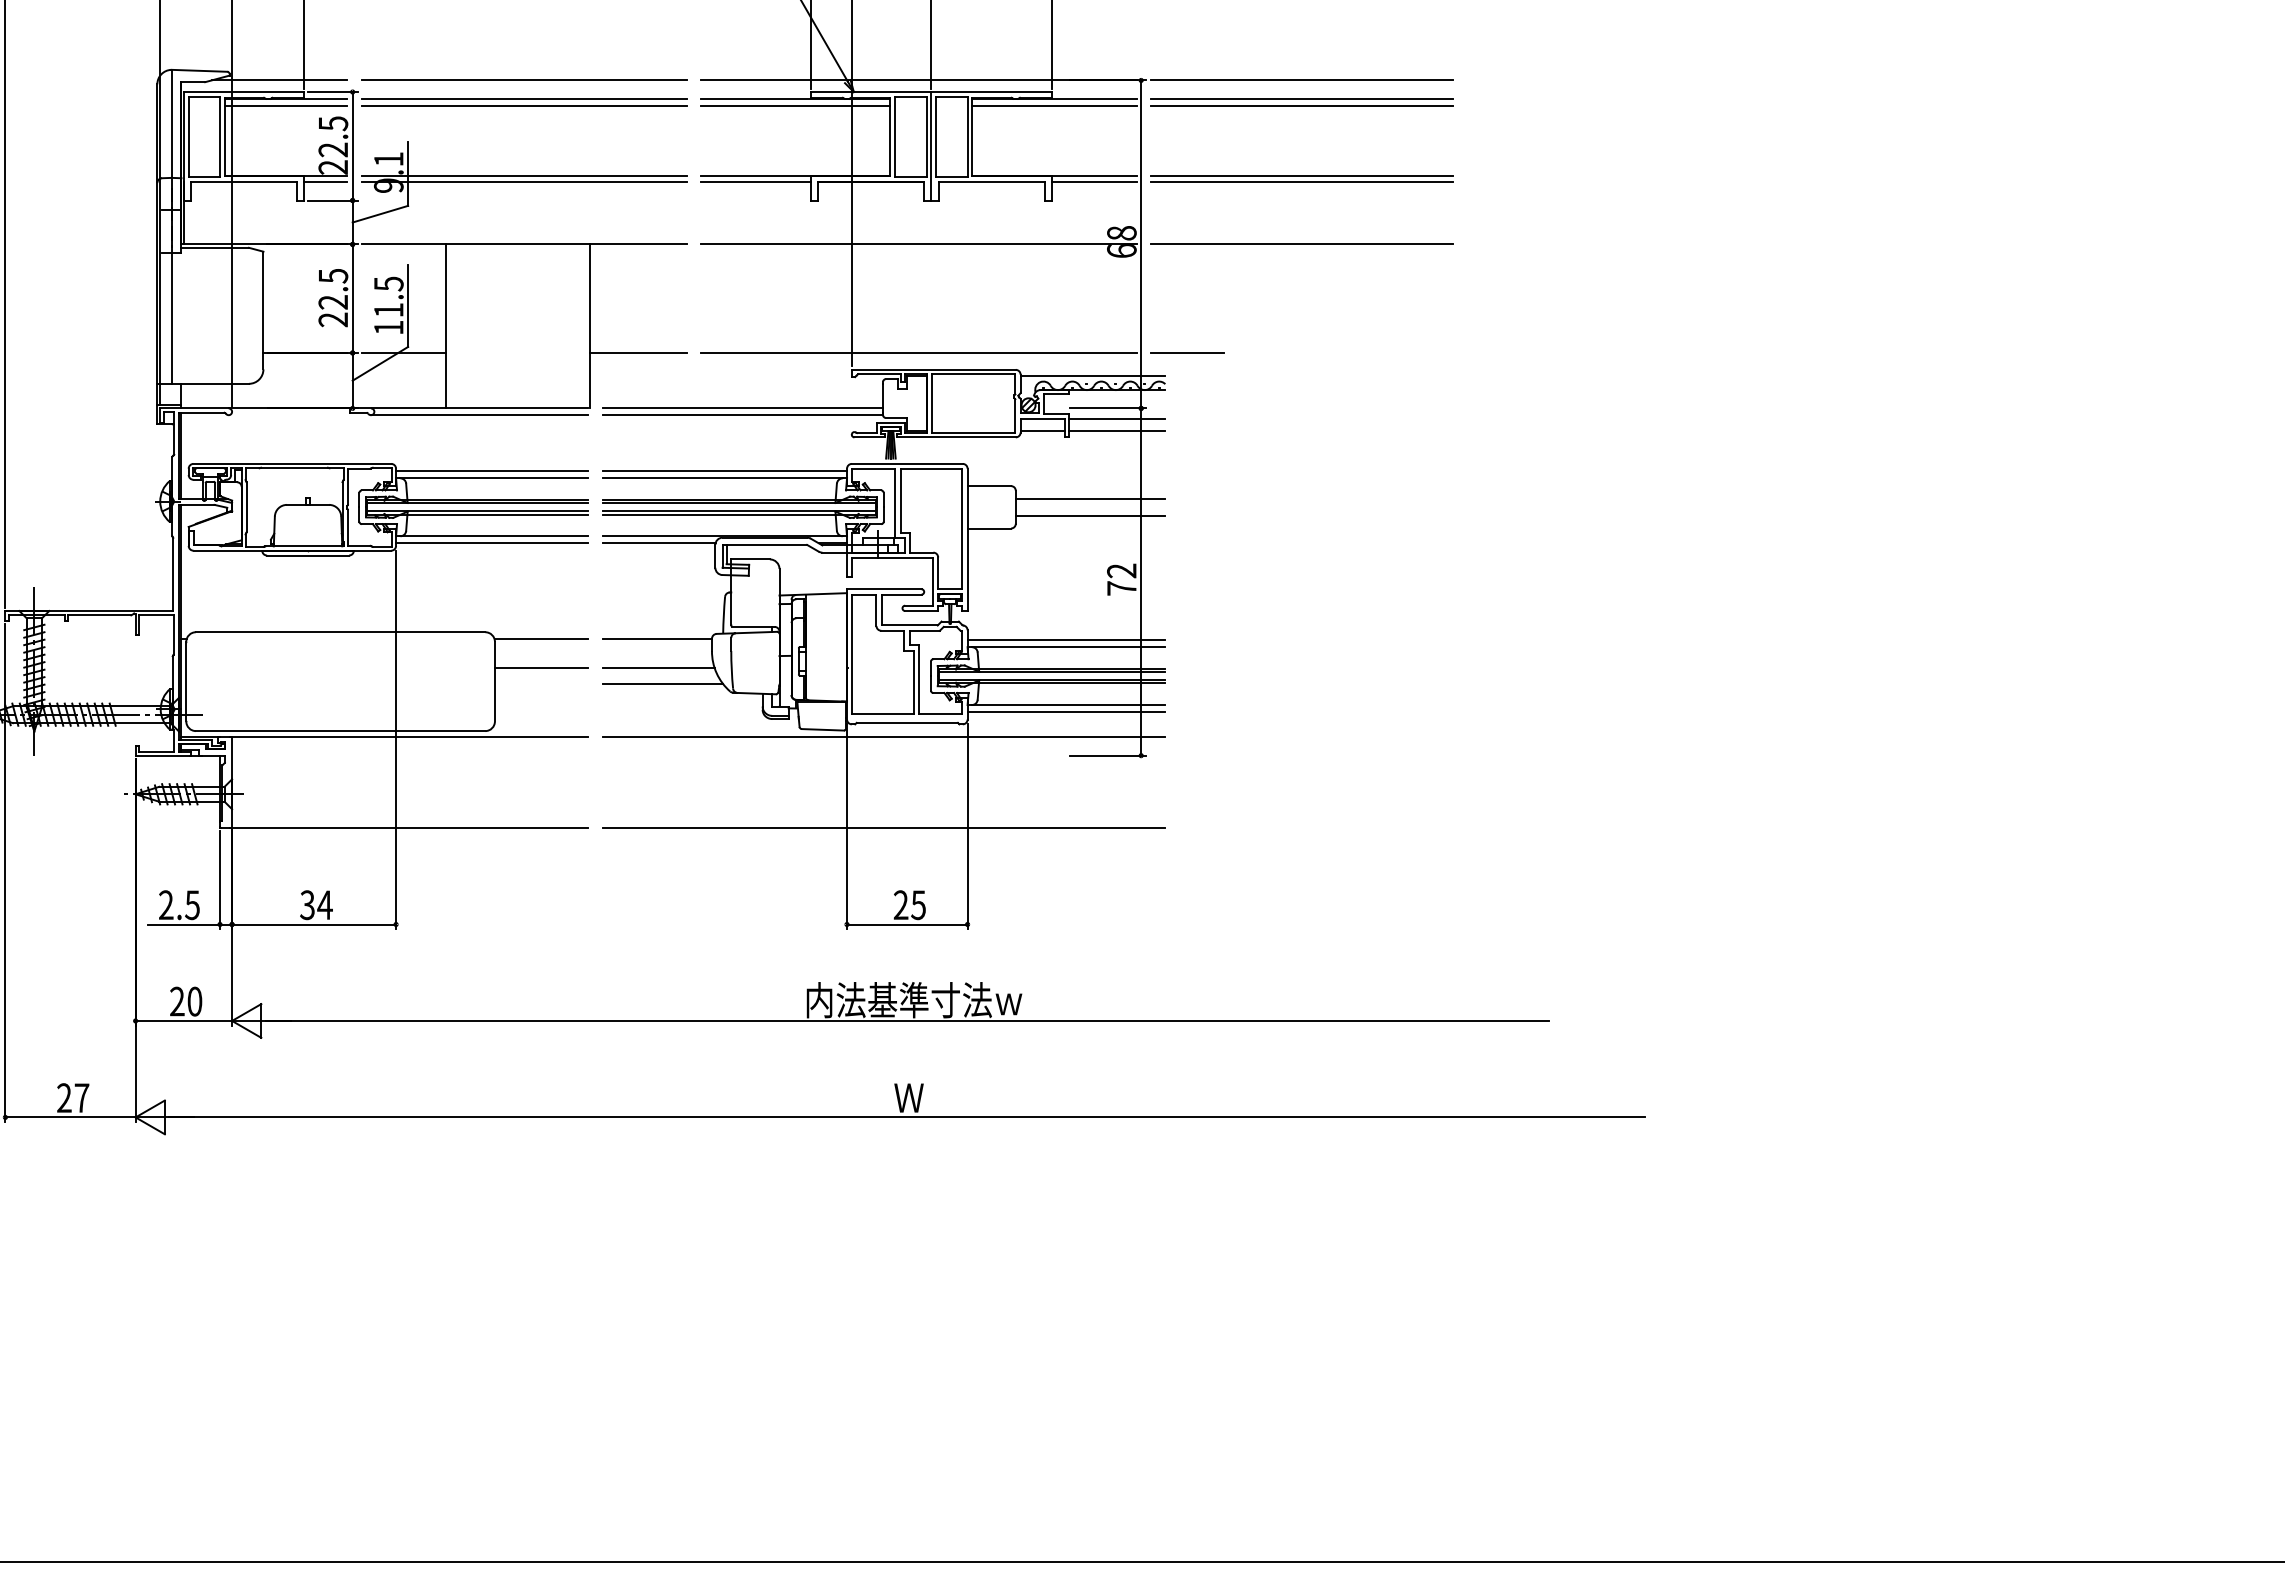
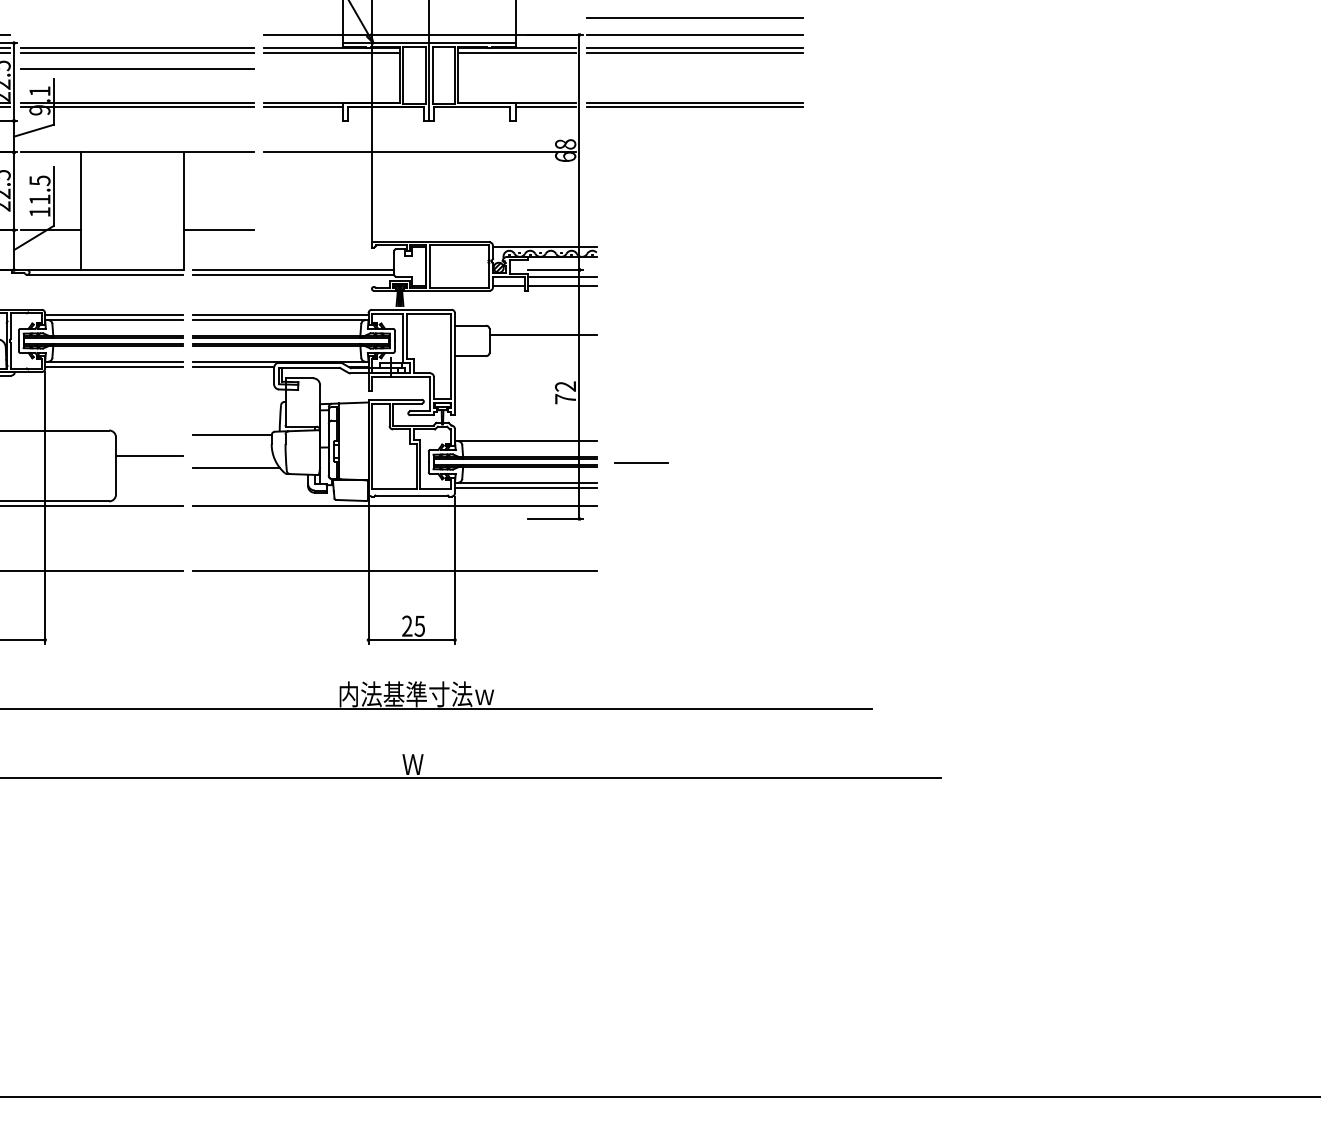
line: (524, 79) -> (137, 68), moved
line: (1301, 243) -> (694, 16), moved
line: (918, 352) -> (419, 229), removed
line: (1187, 352) -> (641, 462), moved
line: (1090, 515) -> (543, 346), removed
line: (541, 638) -> (149, 435), removed
line: (1066, 639) -> (525, 435), removed
line: (658, 667) -> (233, 455), removed

